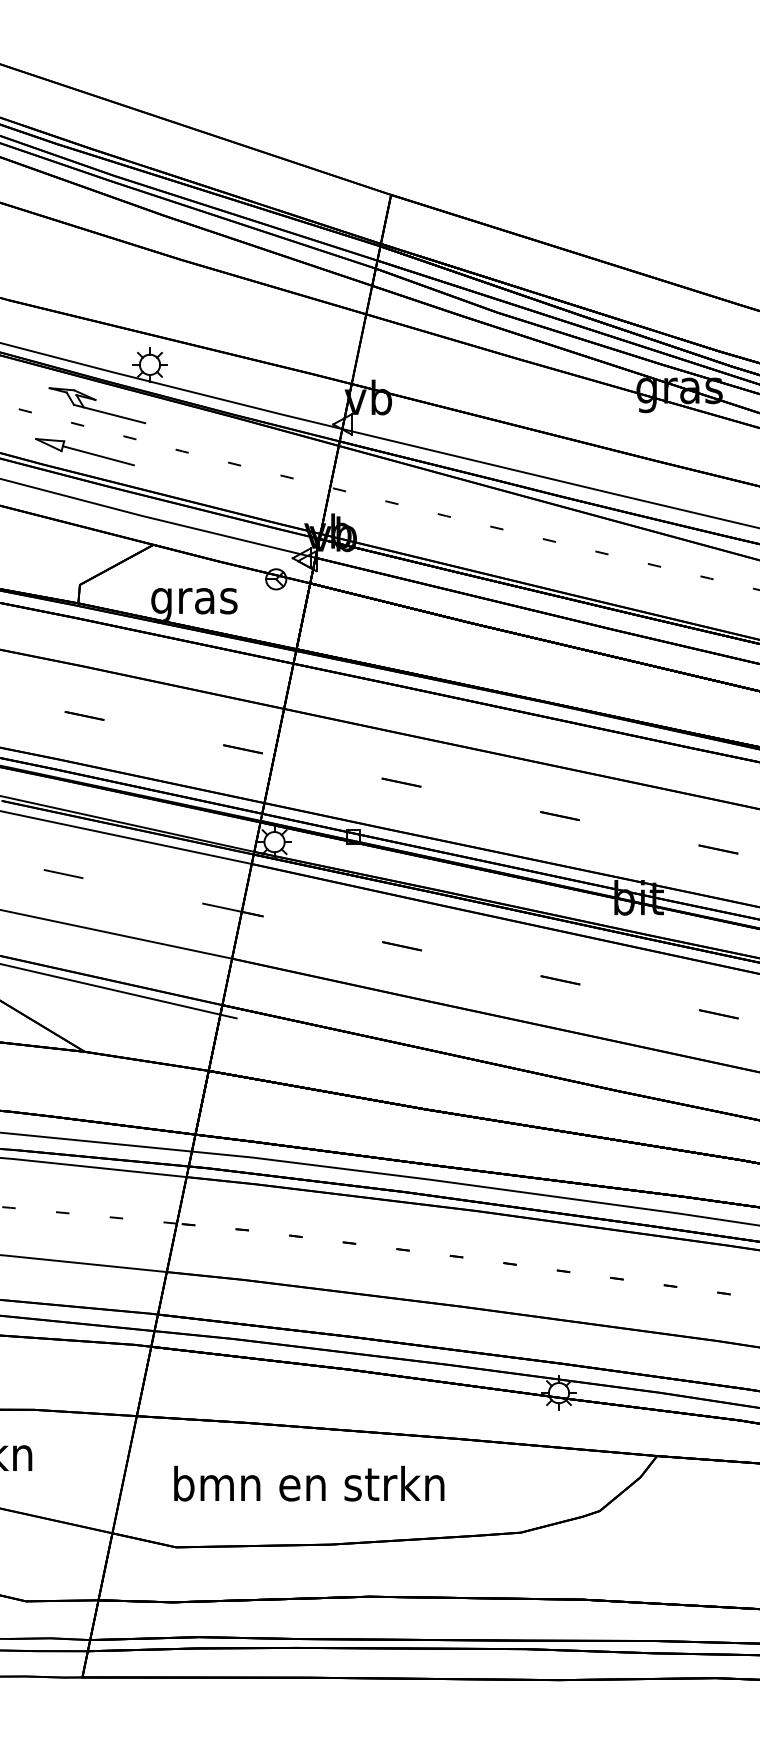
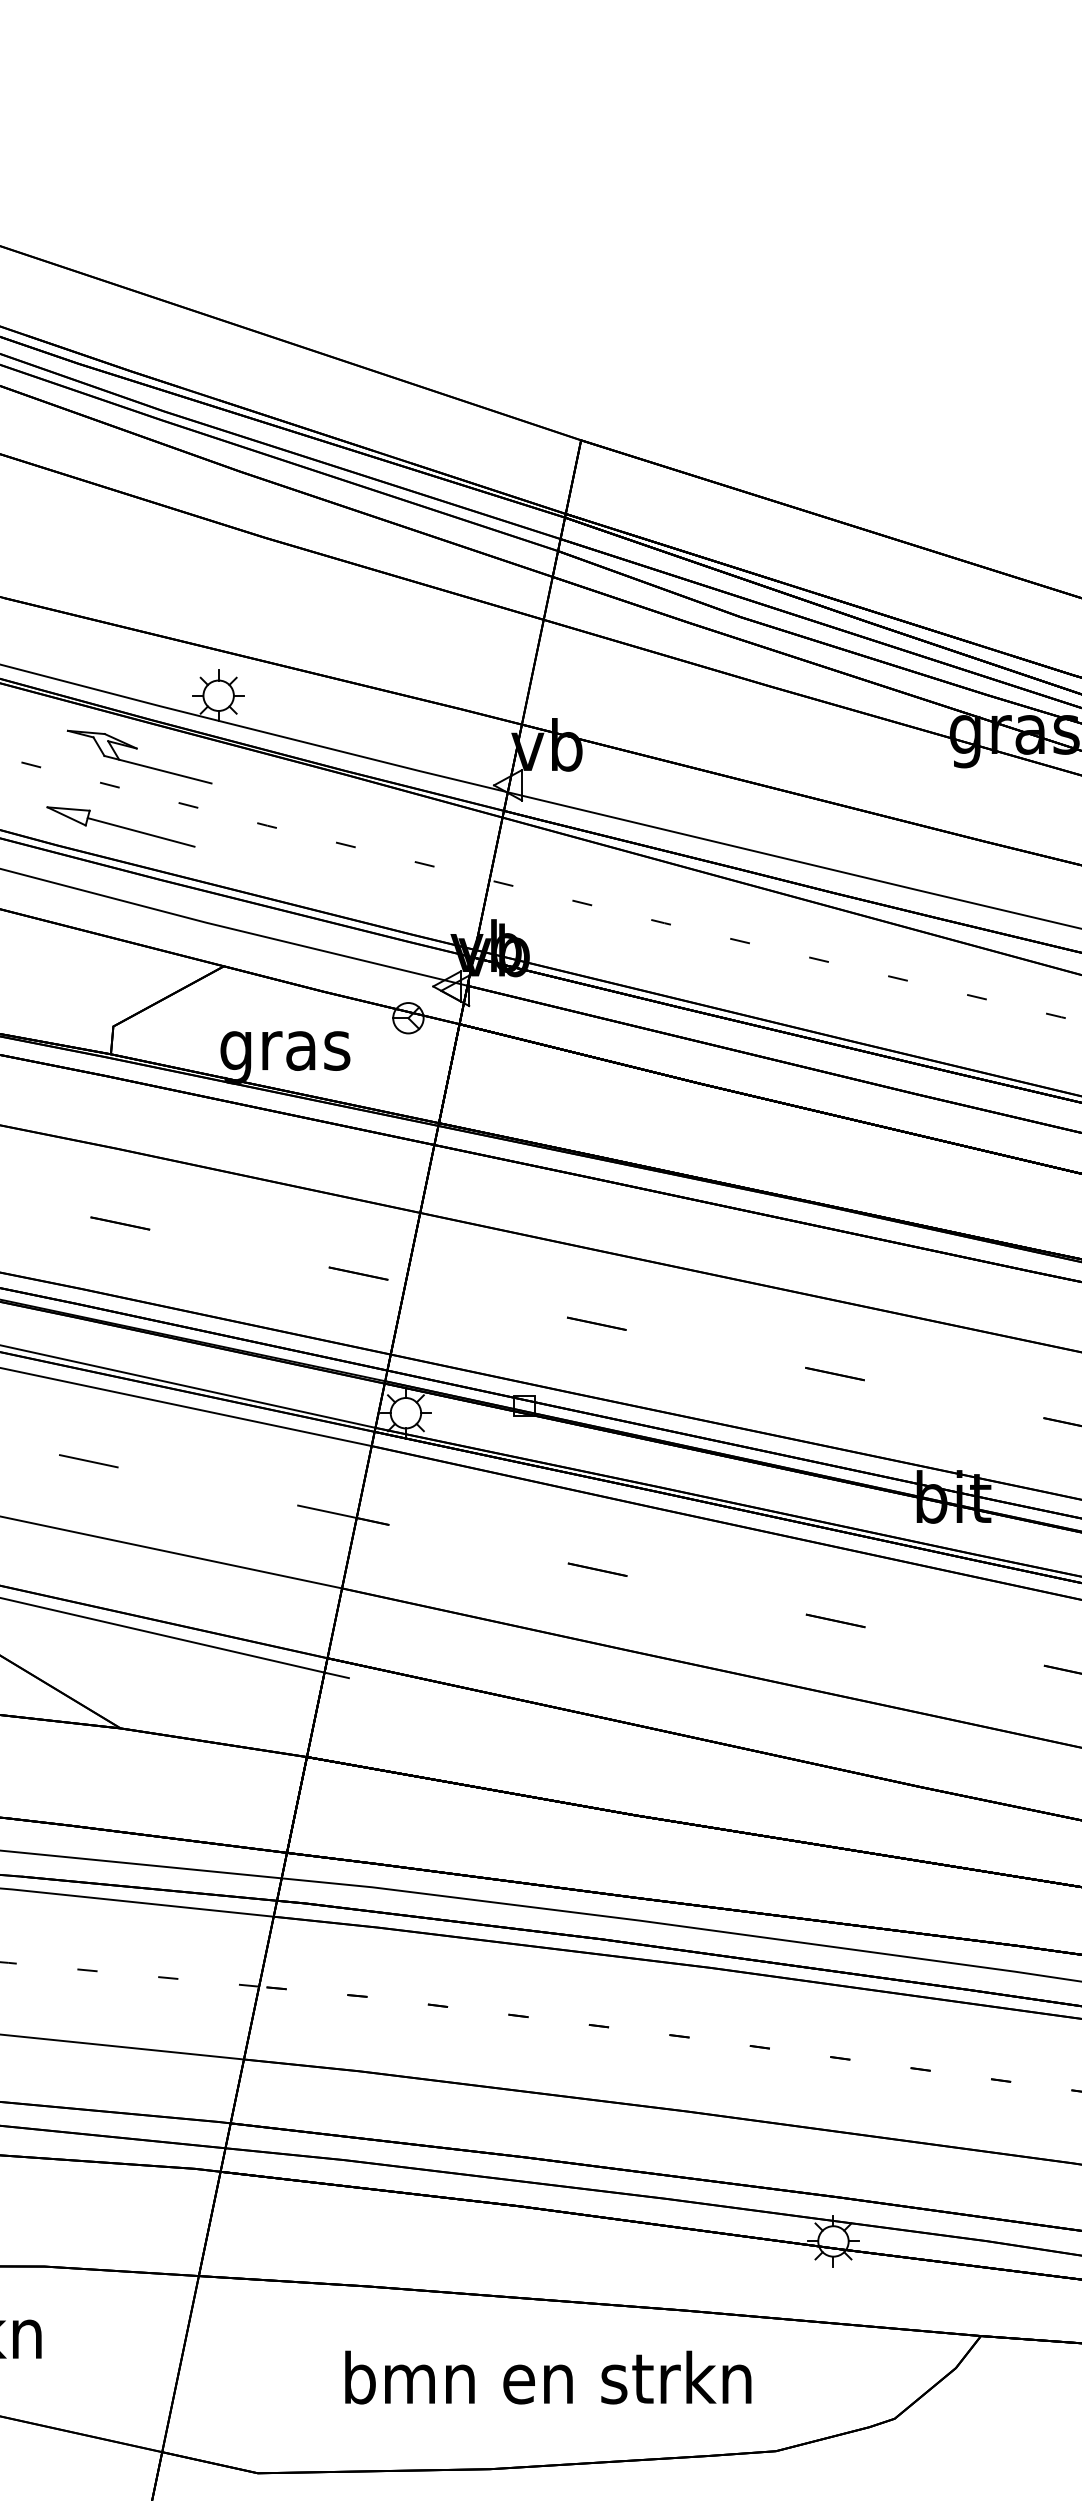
text: (309, 1483) -> (548, 2377), moved

